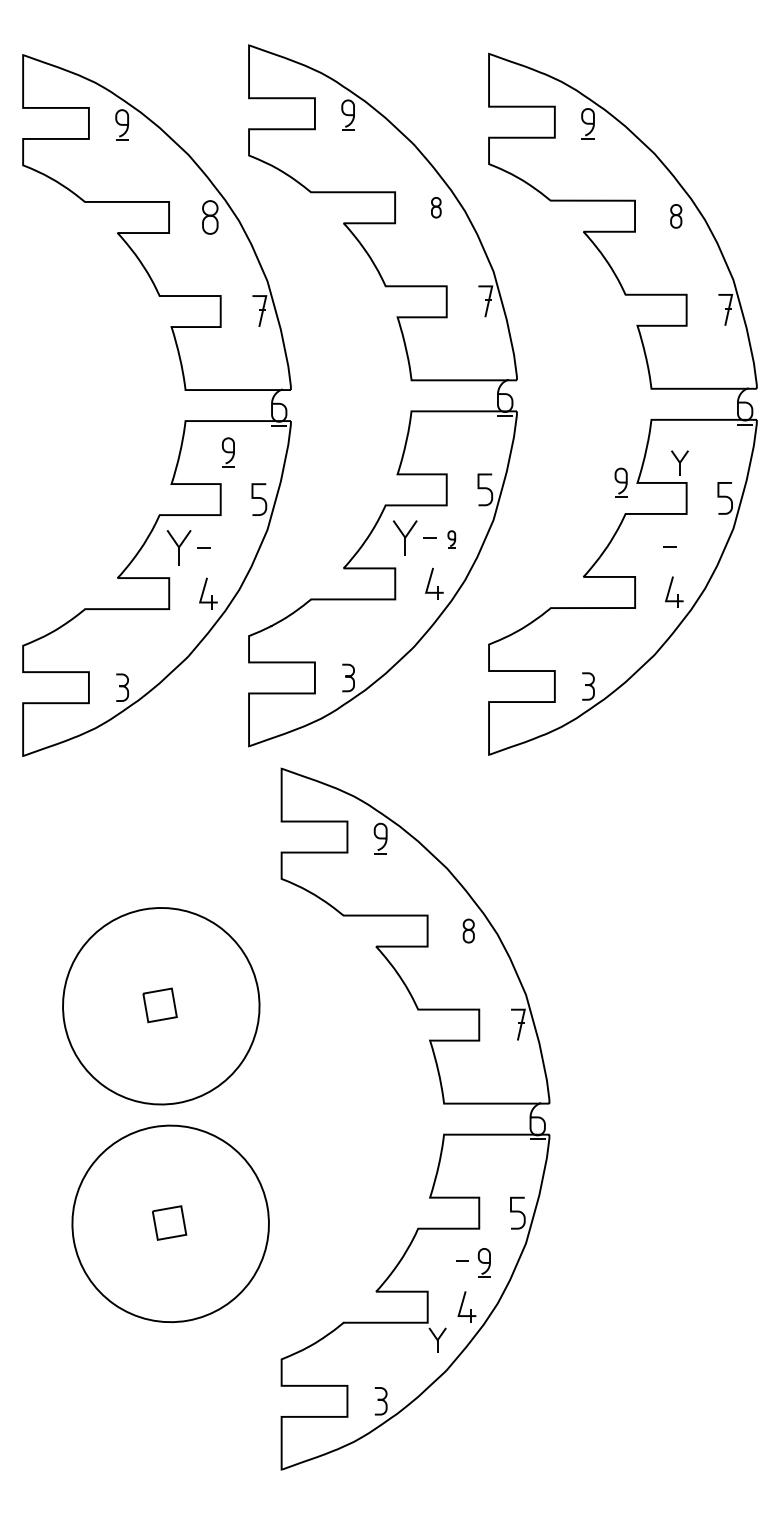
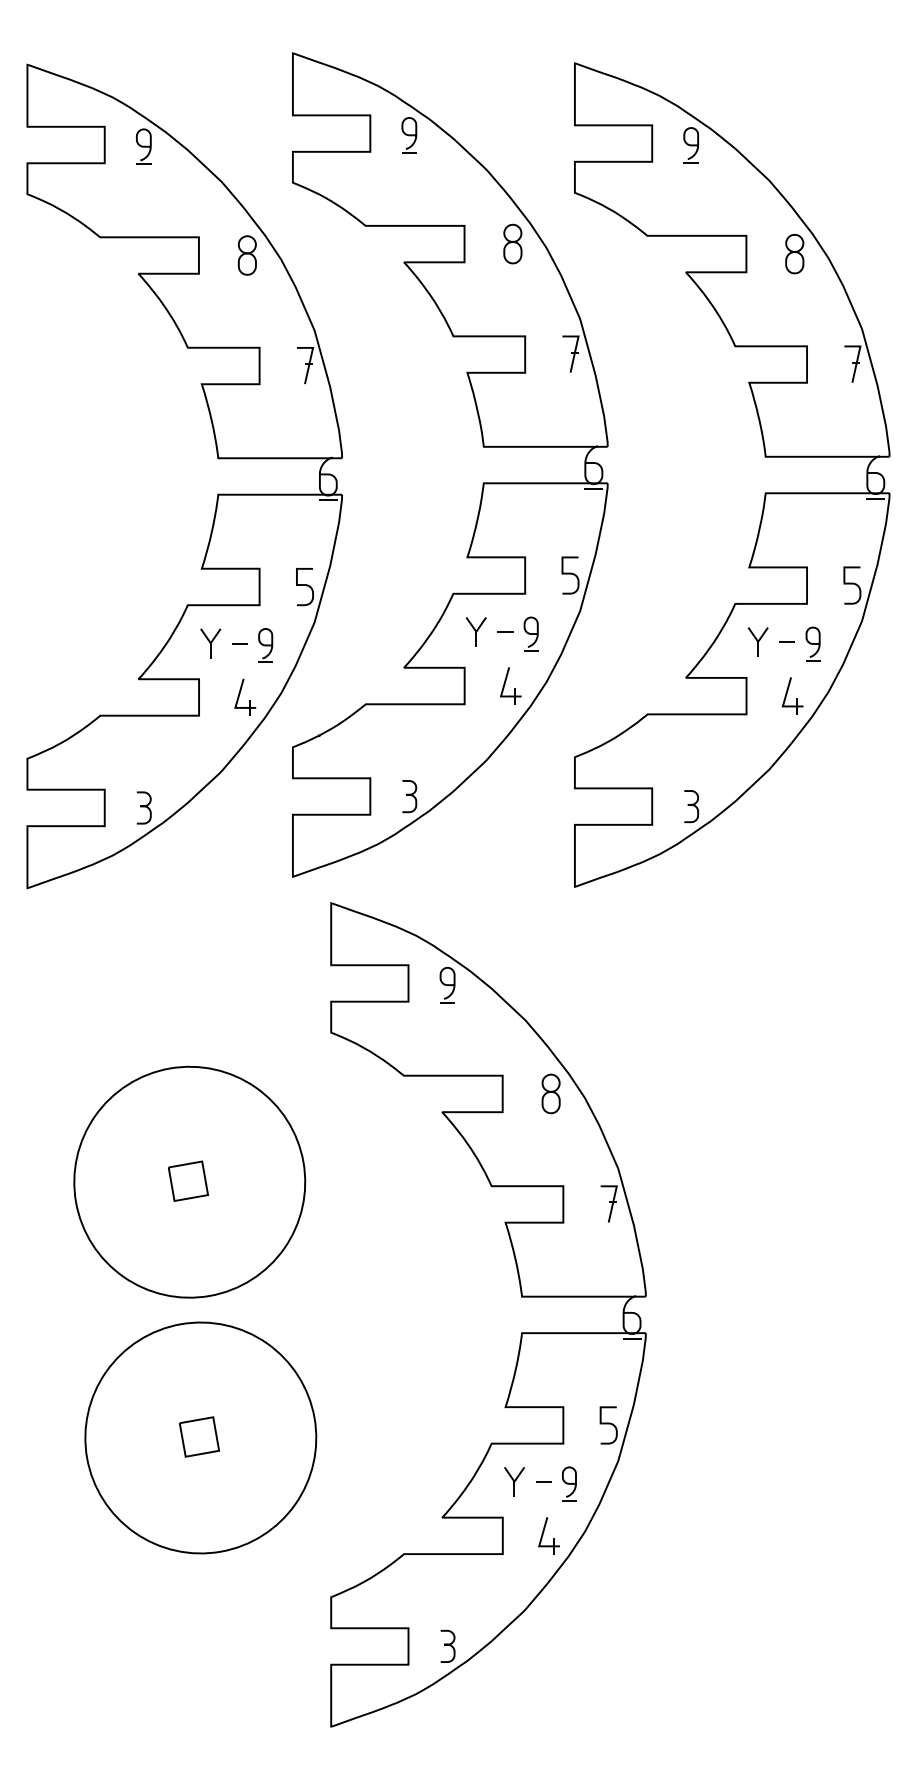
part: (435, 207) -> (512, 243), size x1.67
part: (675, 216) -> (794, 254), size x1.43
part: (228, 452) -> (265, 645), moved
part: (679, 462) -> (757, 641), moved
part: (620, 482) -> (812, 643), moved
part: (404, 537) -> (475, 631), size x0.71
part: (451, 539) -> (530, 633), size x1.67
part: (178, 547) -> (210, 643), size x0.71
part: (468, 930) -> (550, 1093), size x1.43
part: (437, 1340) -> (514, 1481), moved

